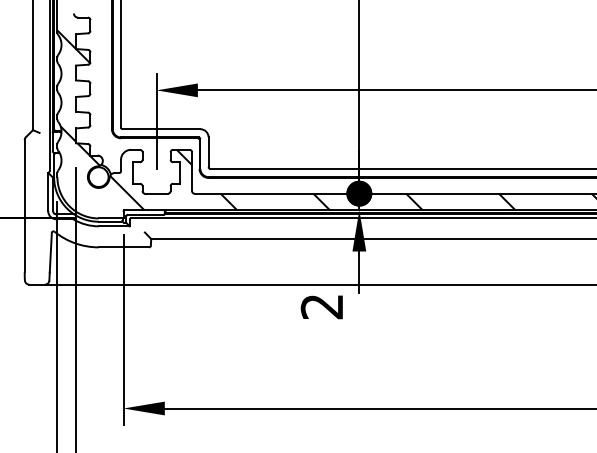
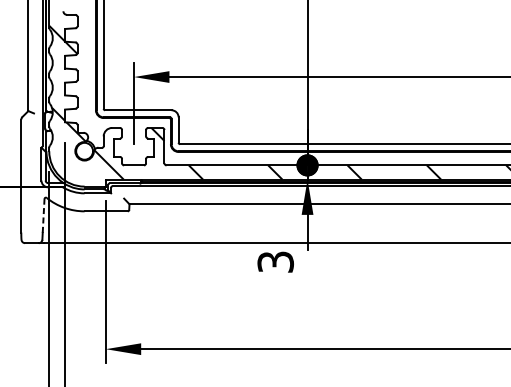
line: (50, 252) -> (43, 215), solid -> dashed
text: (322, 306) -> (276, 261), 2 -> 3

